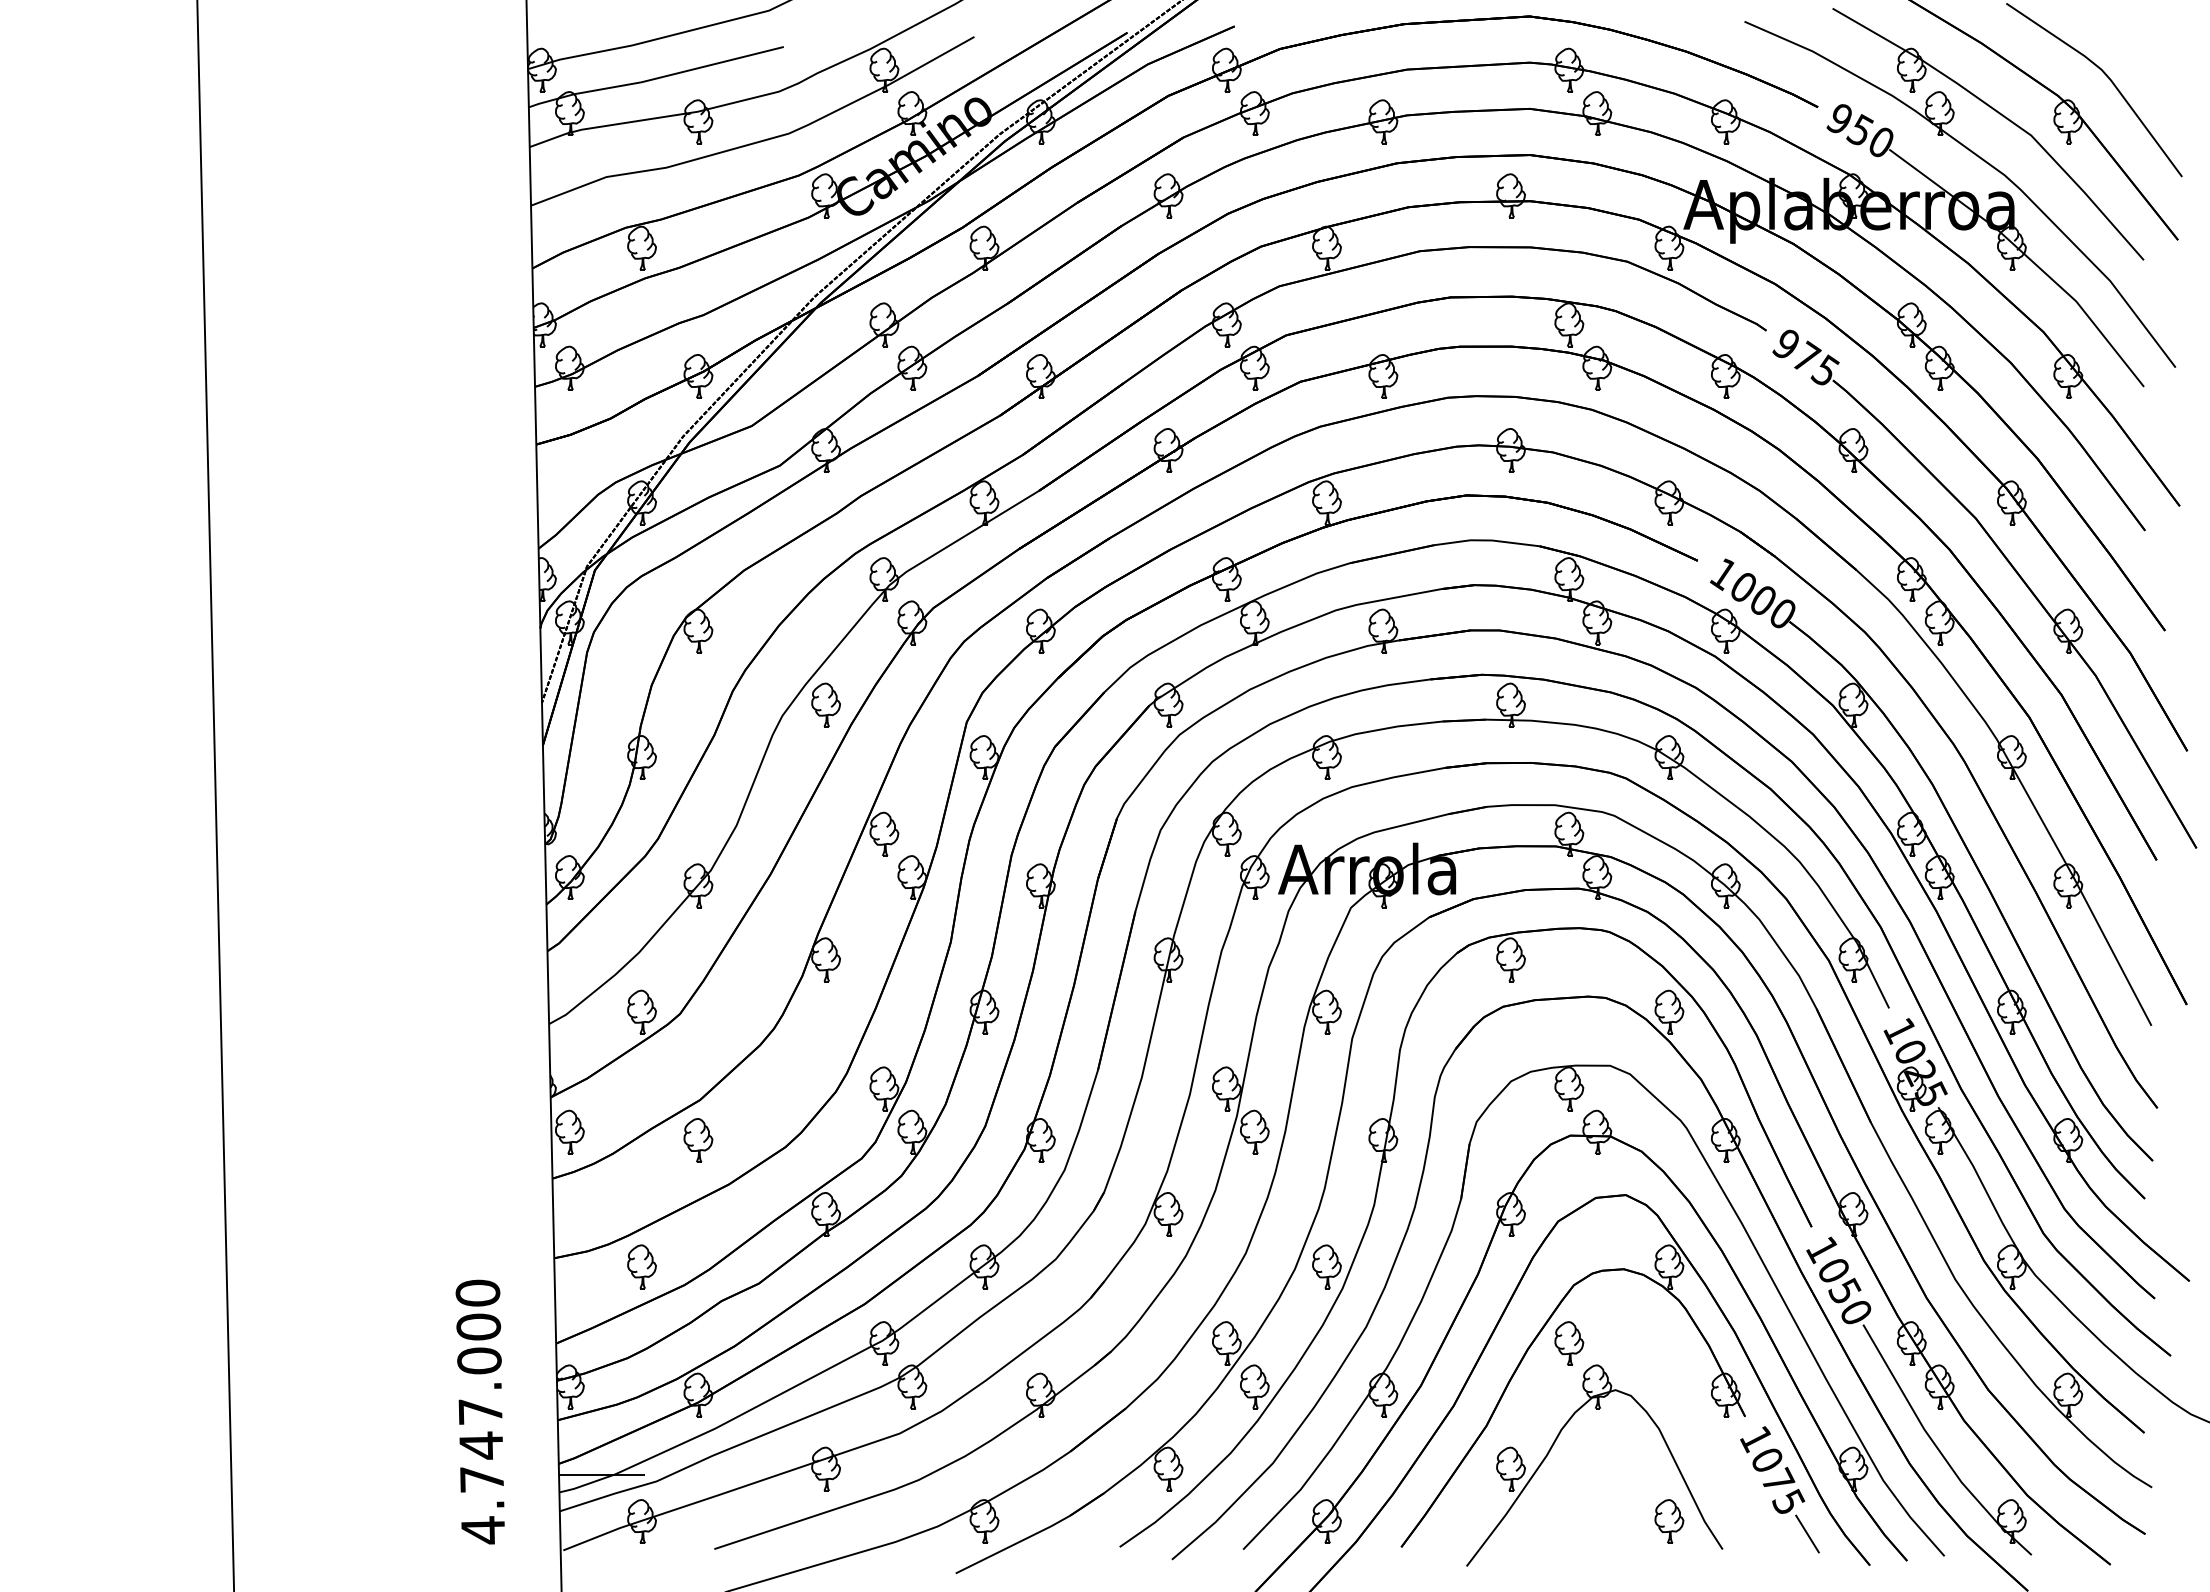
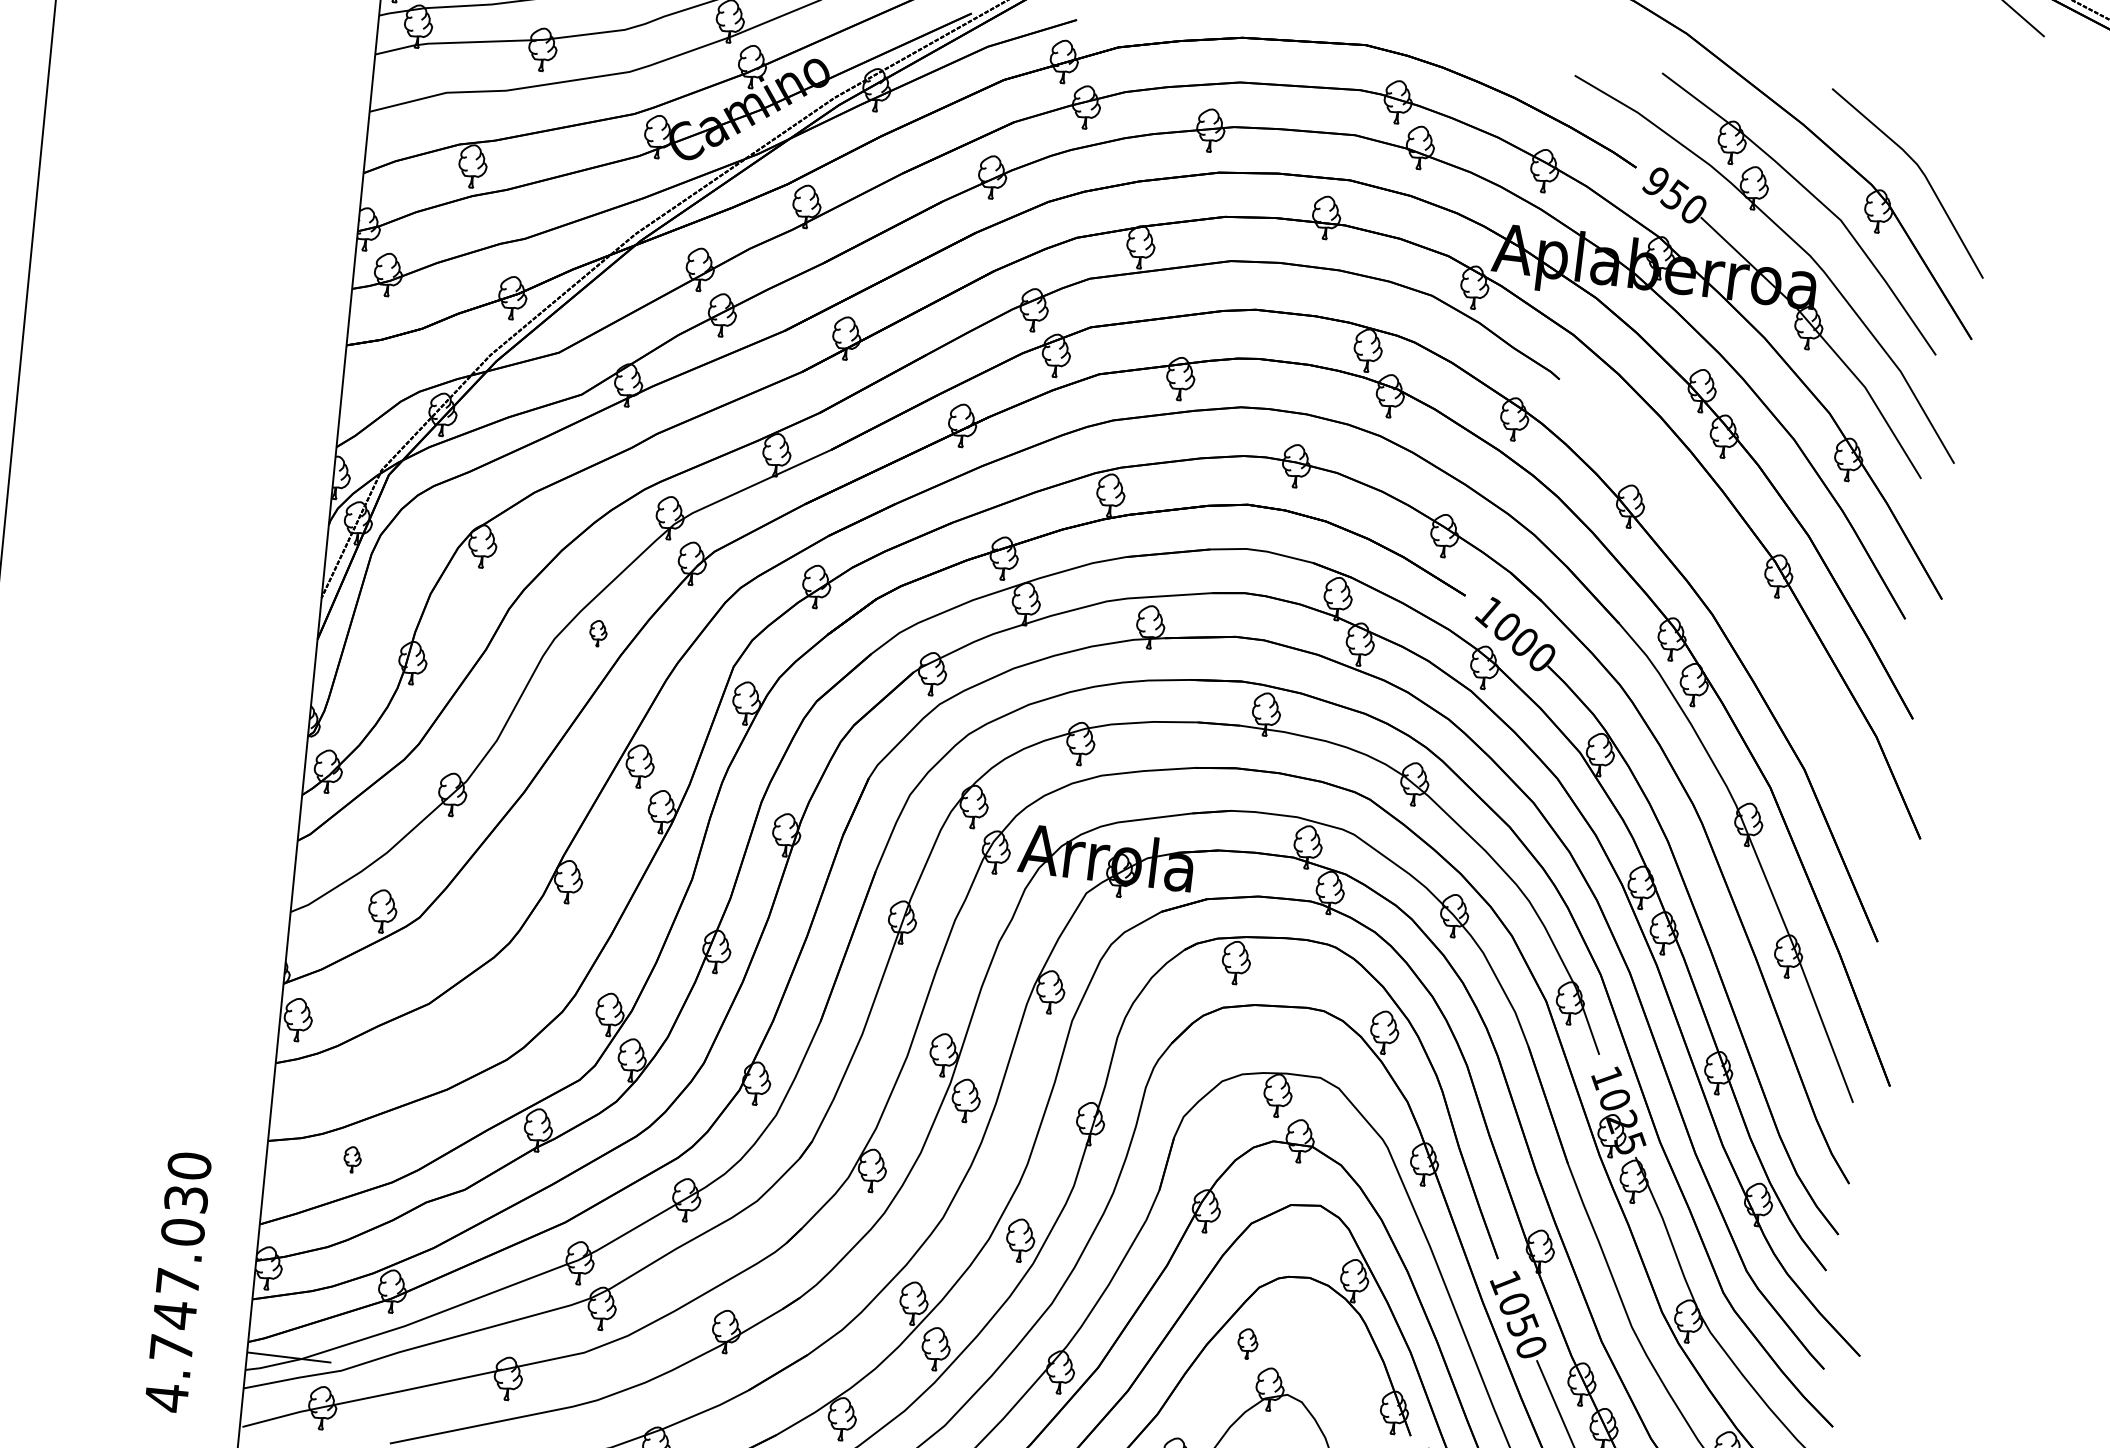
part: (2011, 567) -> (1770, 639), removed
part: (825, 704) -> (597, 632), size x0.6
part: (698, 1140) -> (422, 1043), removed
part: (641, 1266) -> (352, 1159), size x0.6
text: (478, 1326) -> (186, 1198), 4.747.000 -> 4.747.030
part: (1569, 1343) -> (1248, 1343), size x0.7

